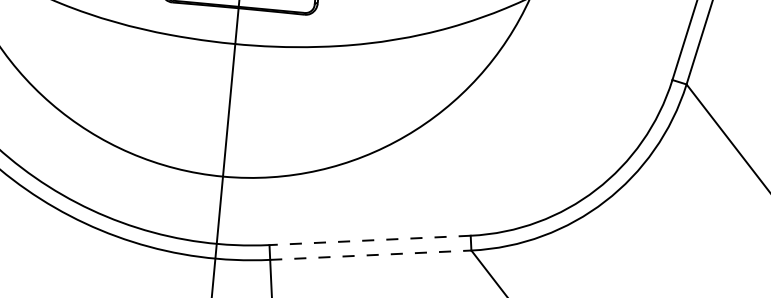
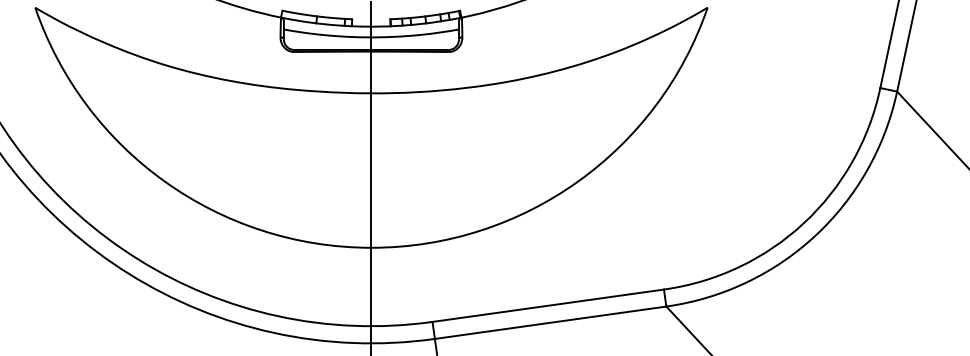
line: (370, 240) -> (548, 305), dashed -> solid
line: (370, 254) -> (550, 322), dashed -> solid

